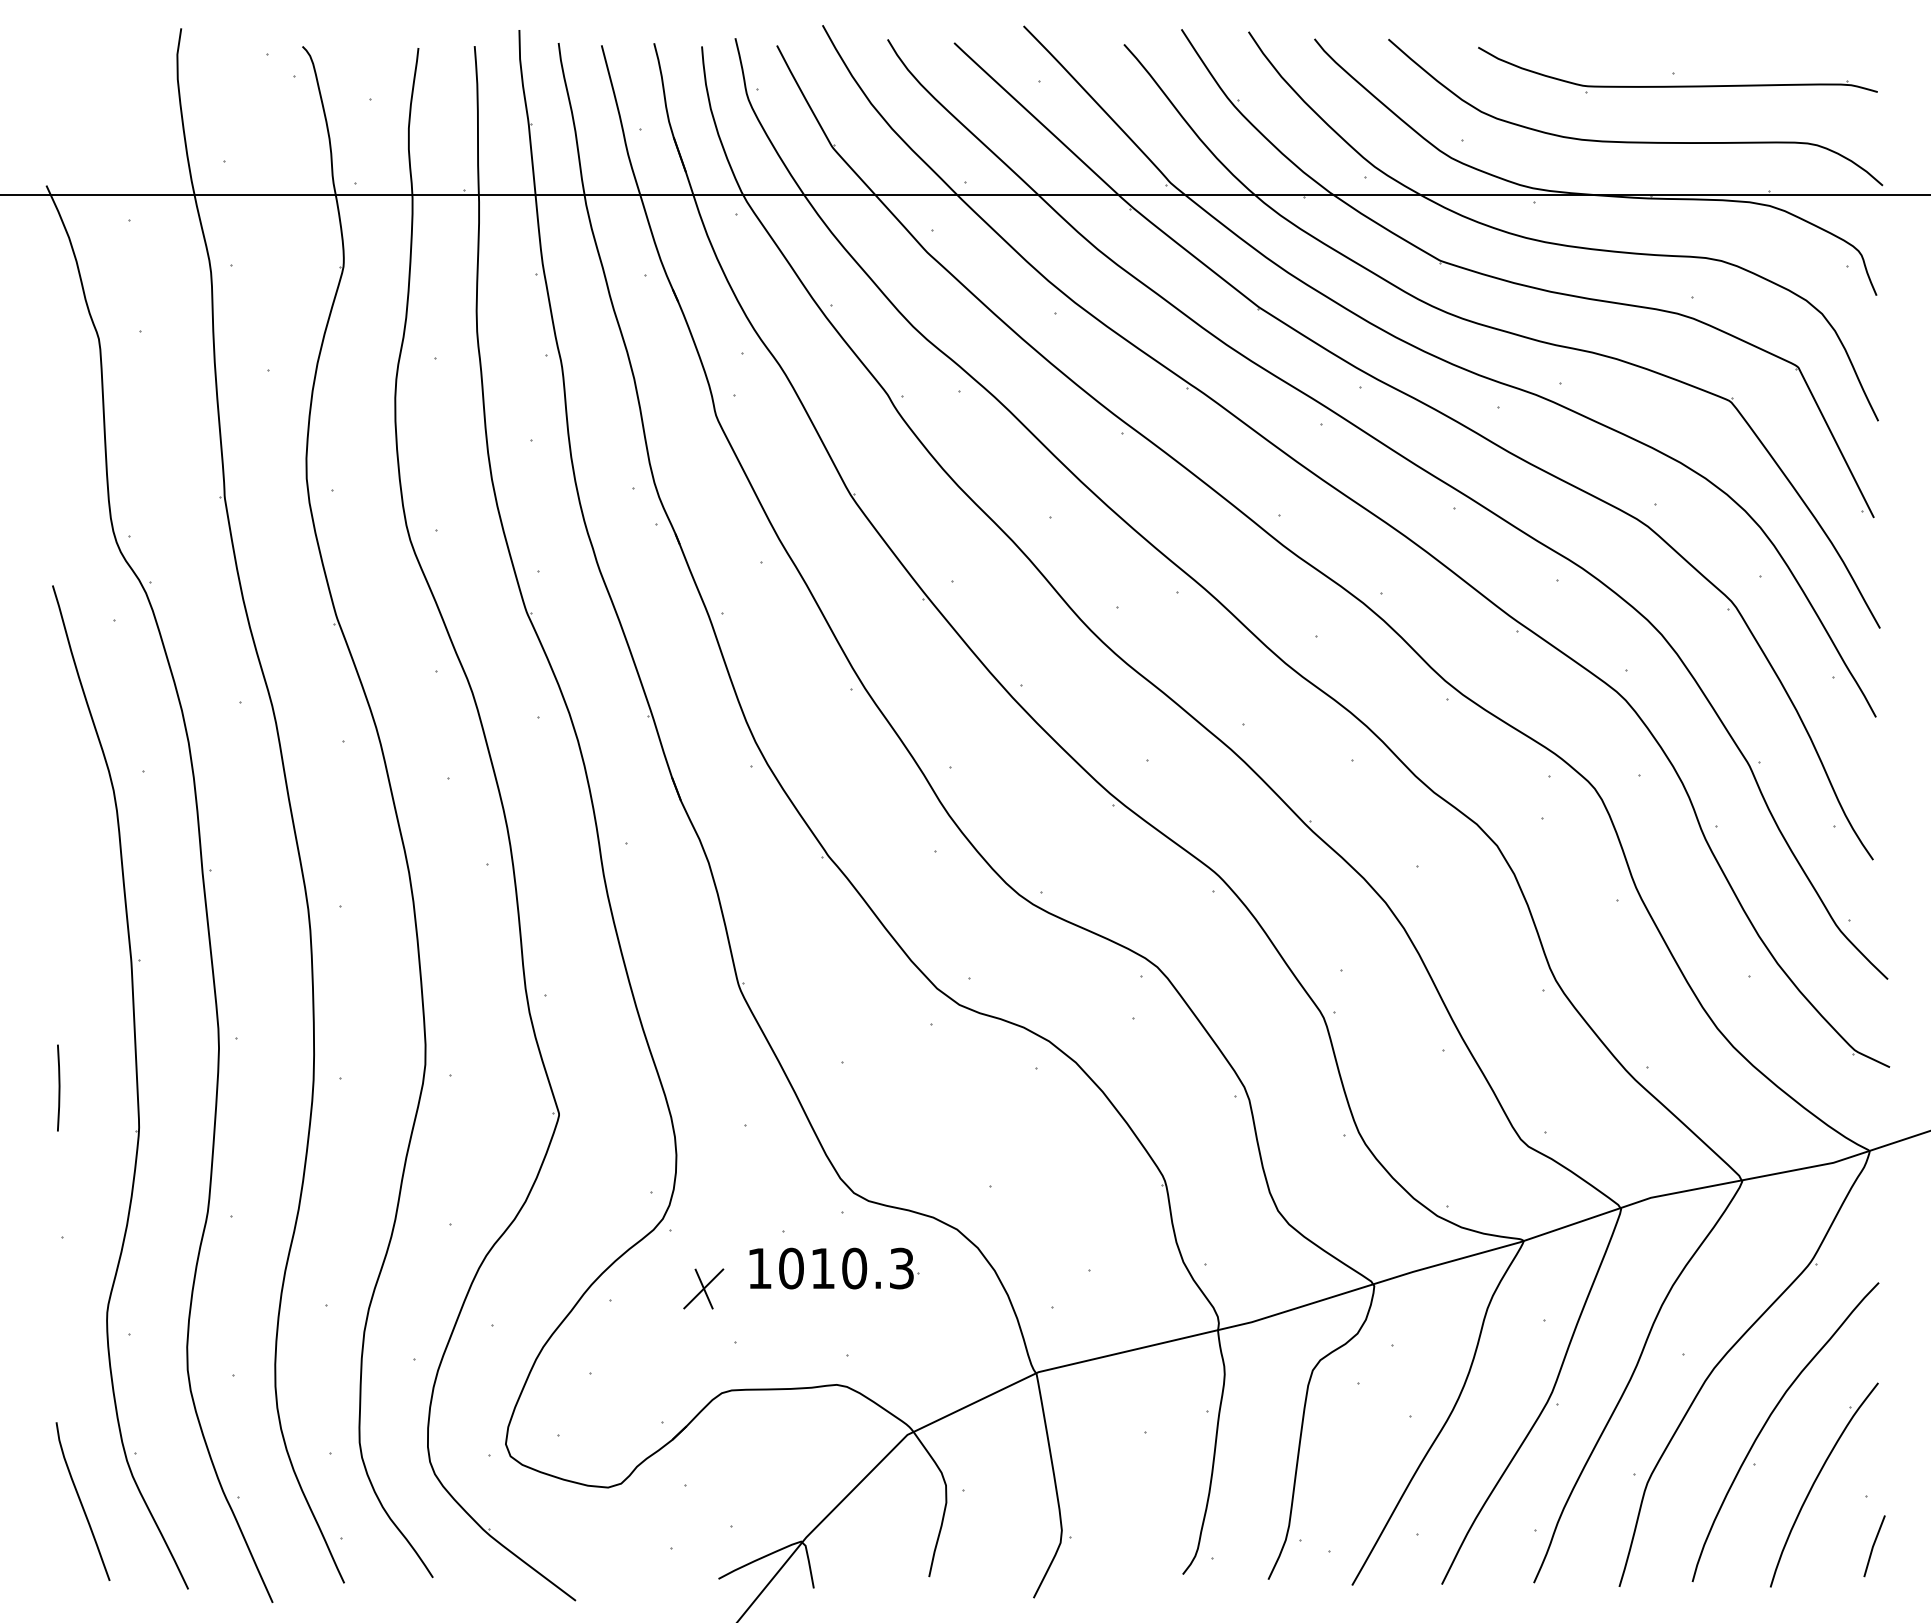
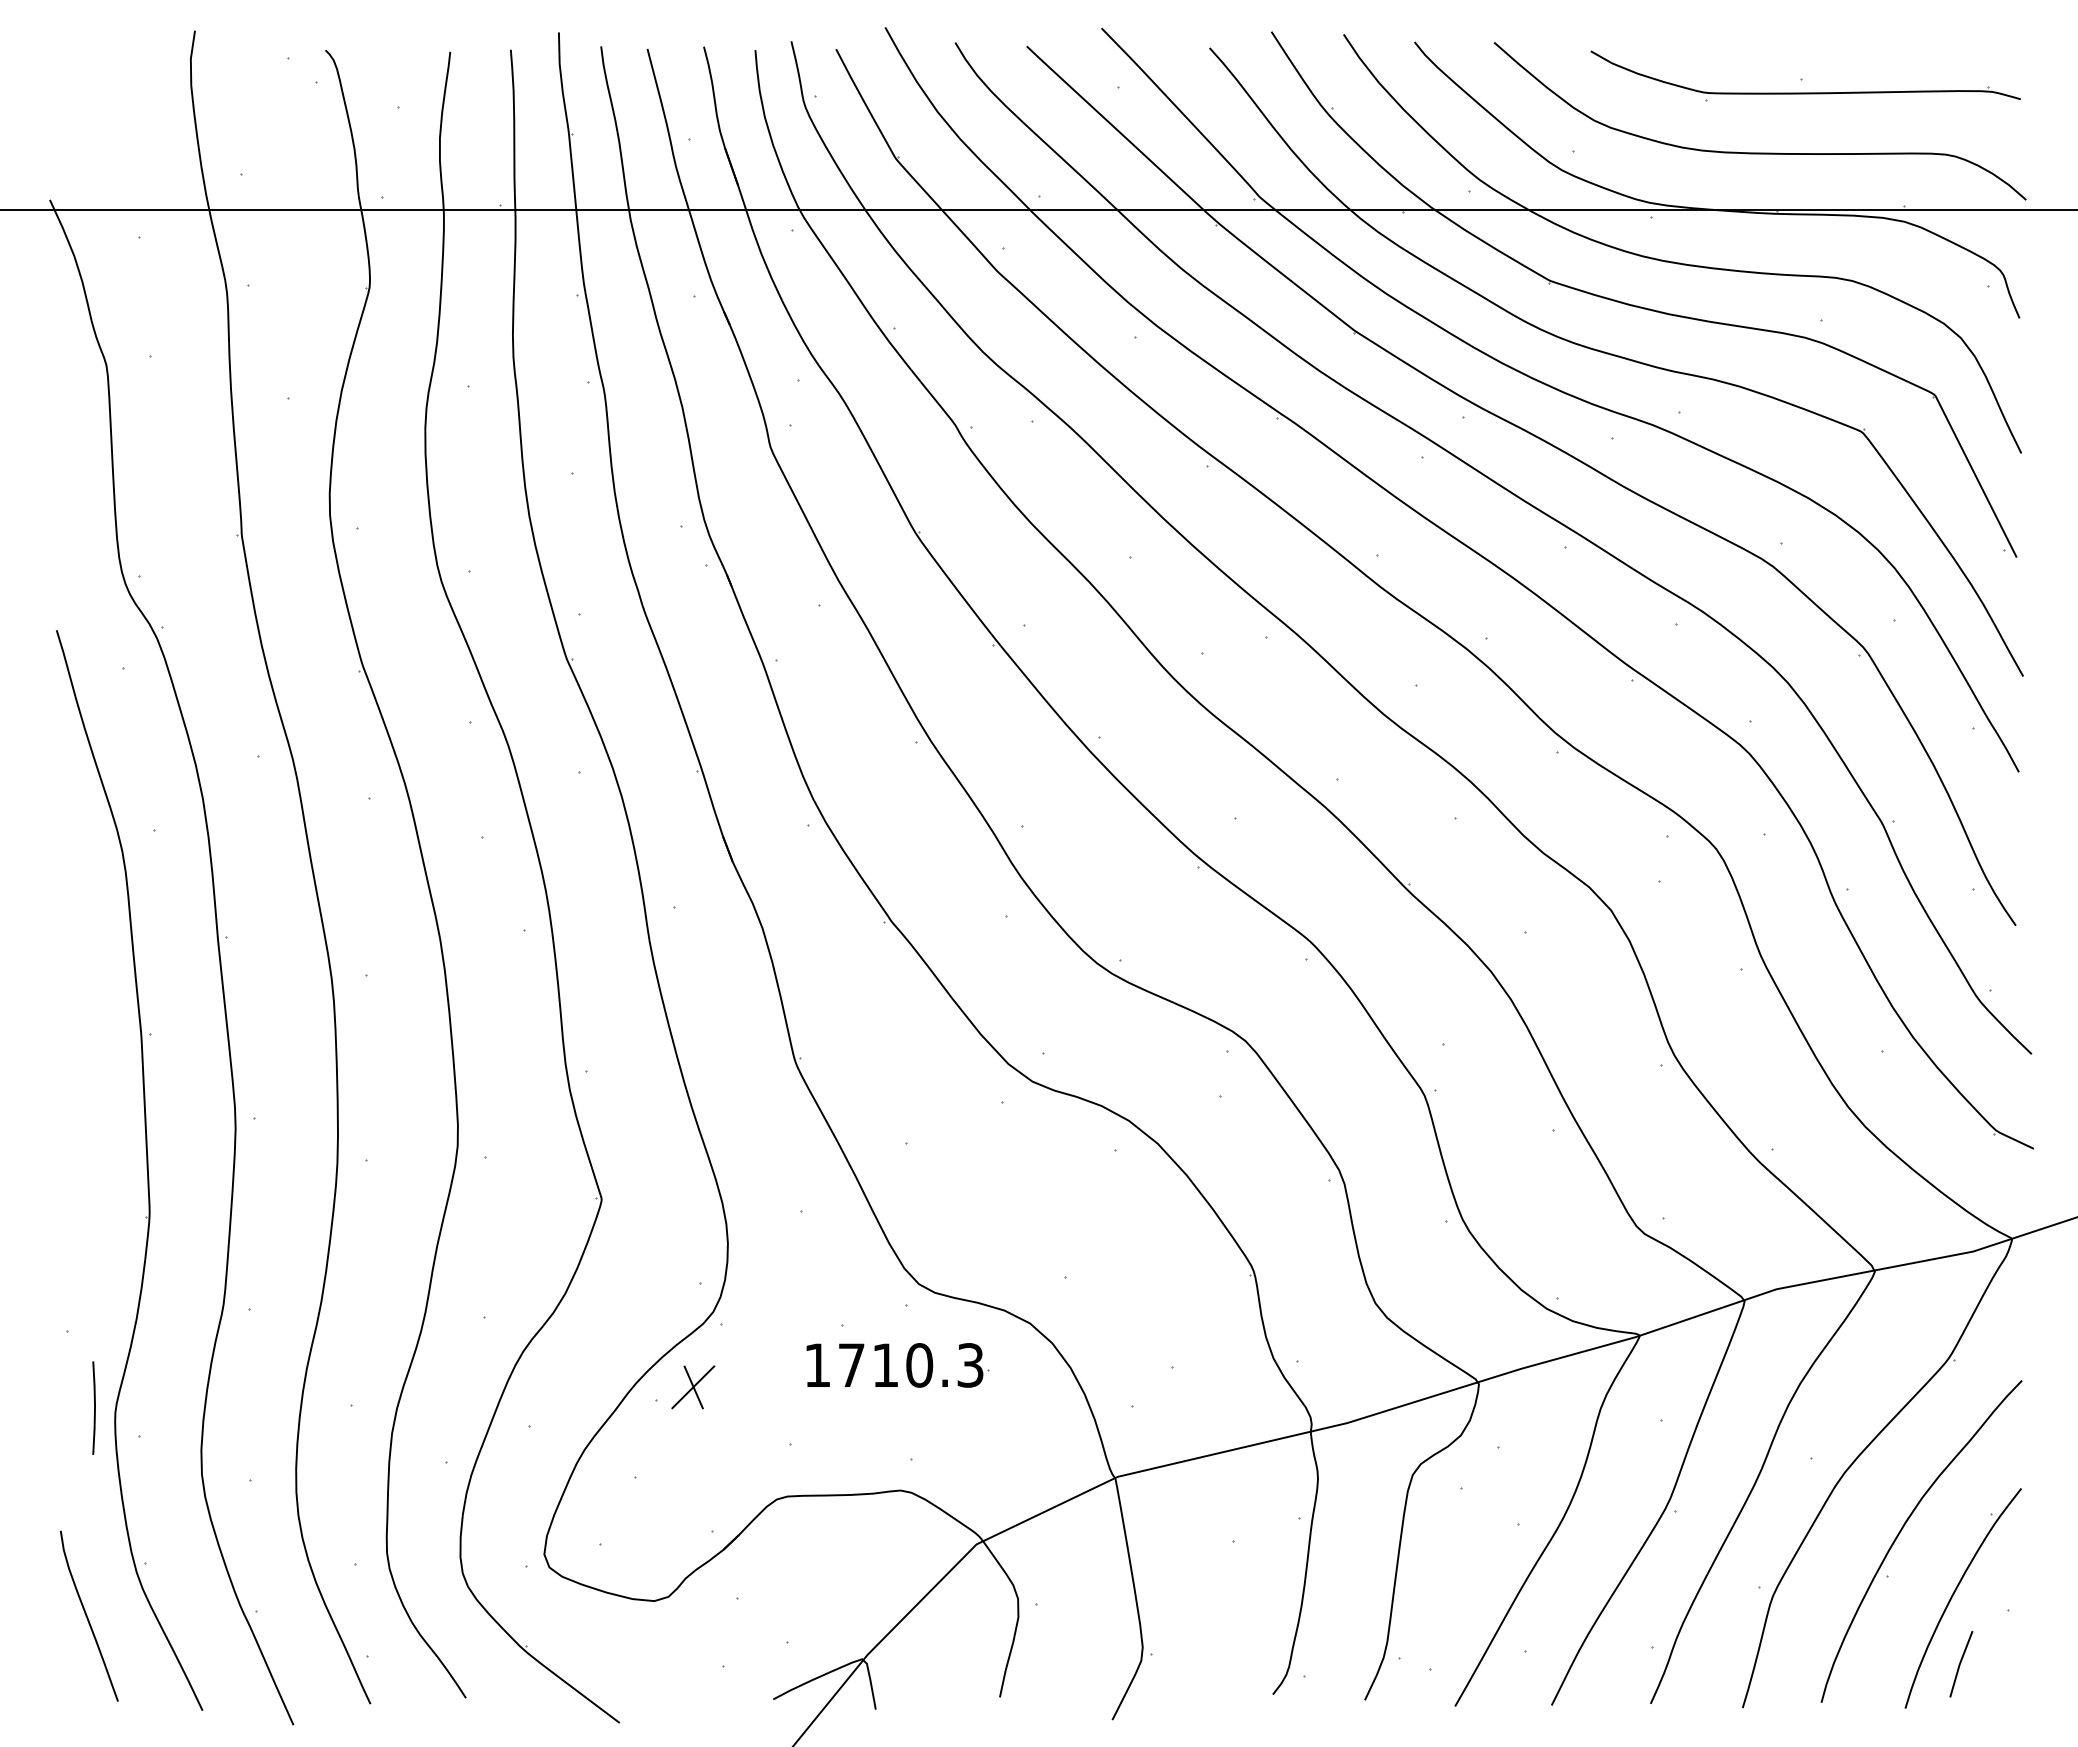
line: (59, 1087) -> (94, 1407), moved
text: (791, 1268) -> (851, 1365), 1010.3 -> 1710.3
part: (703, 1289) -> (693, 1387), moved
line: (1874, 1545) -> (1961, 1663), moved

